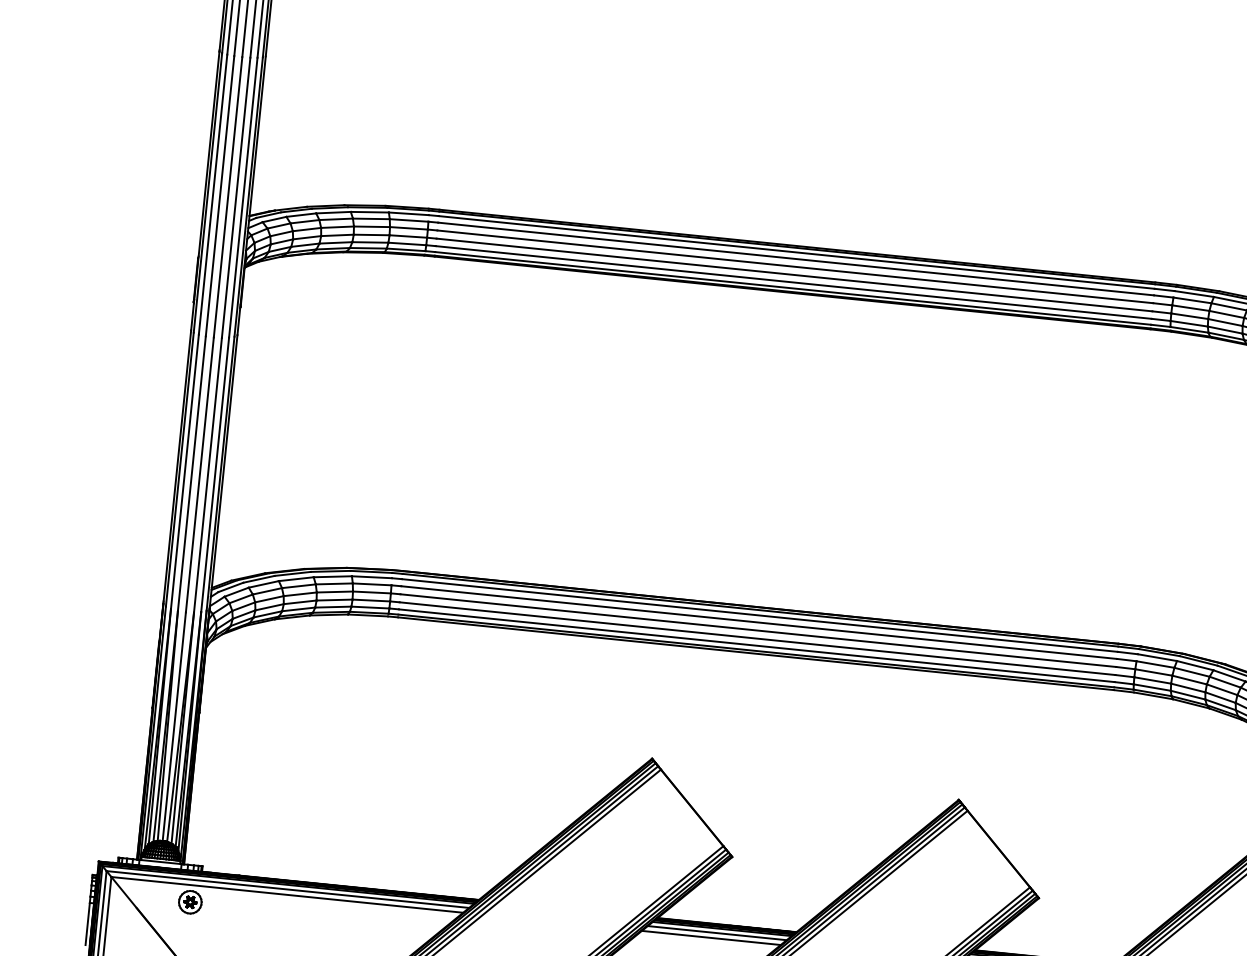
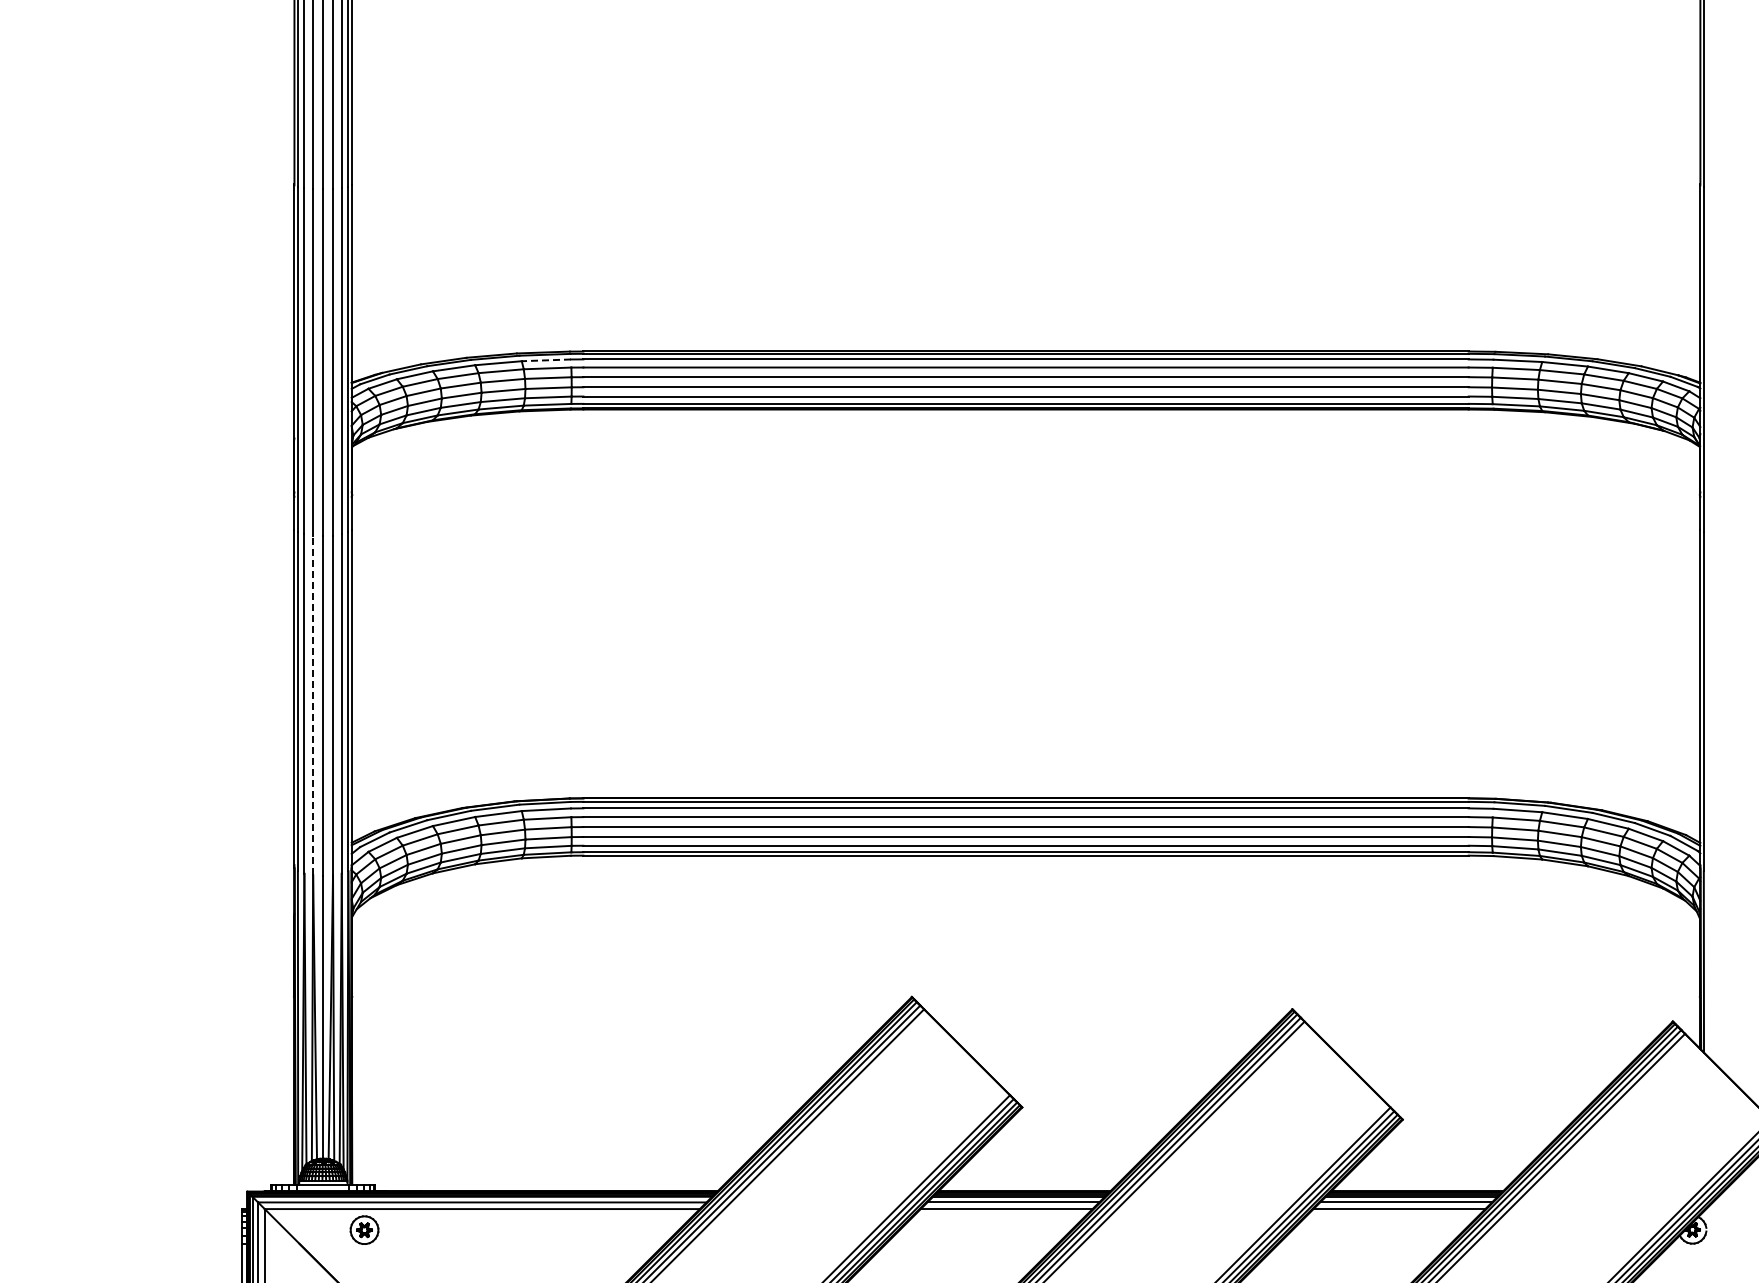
line: (408, 213) -> (546, 360), solid -> dashed
line: (192, 473) -> (313, 705), solid -> dashed

